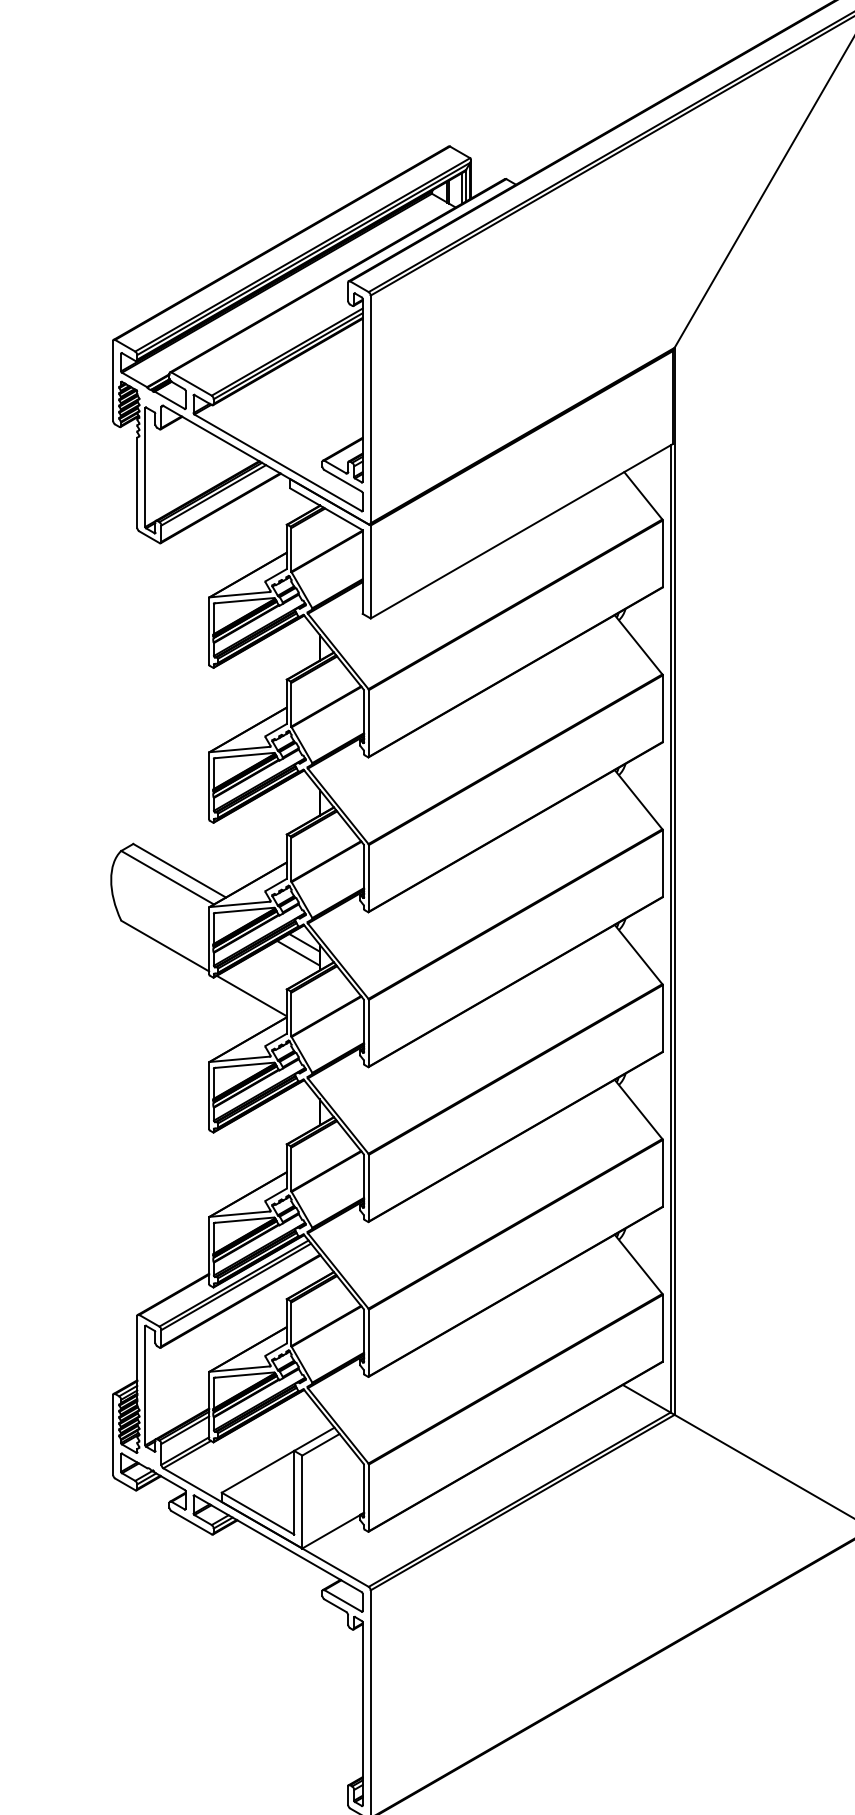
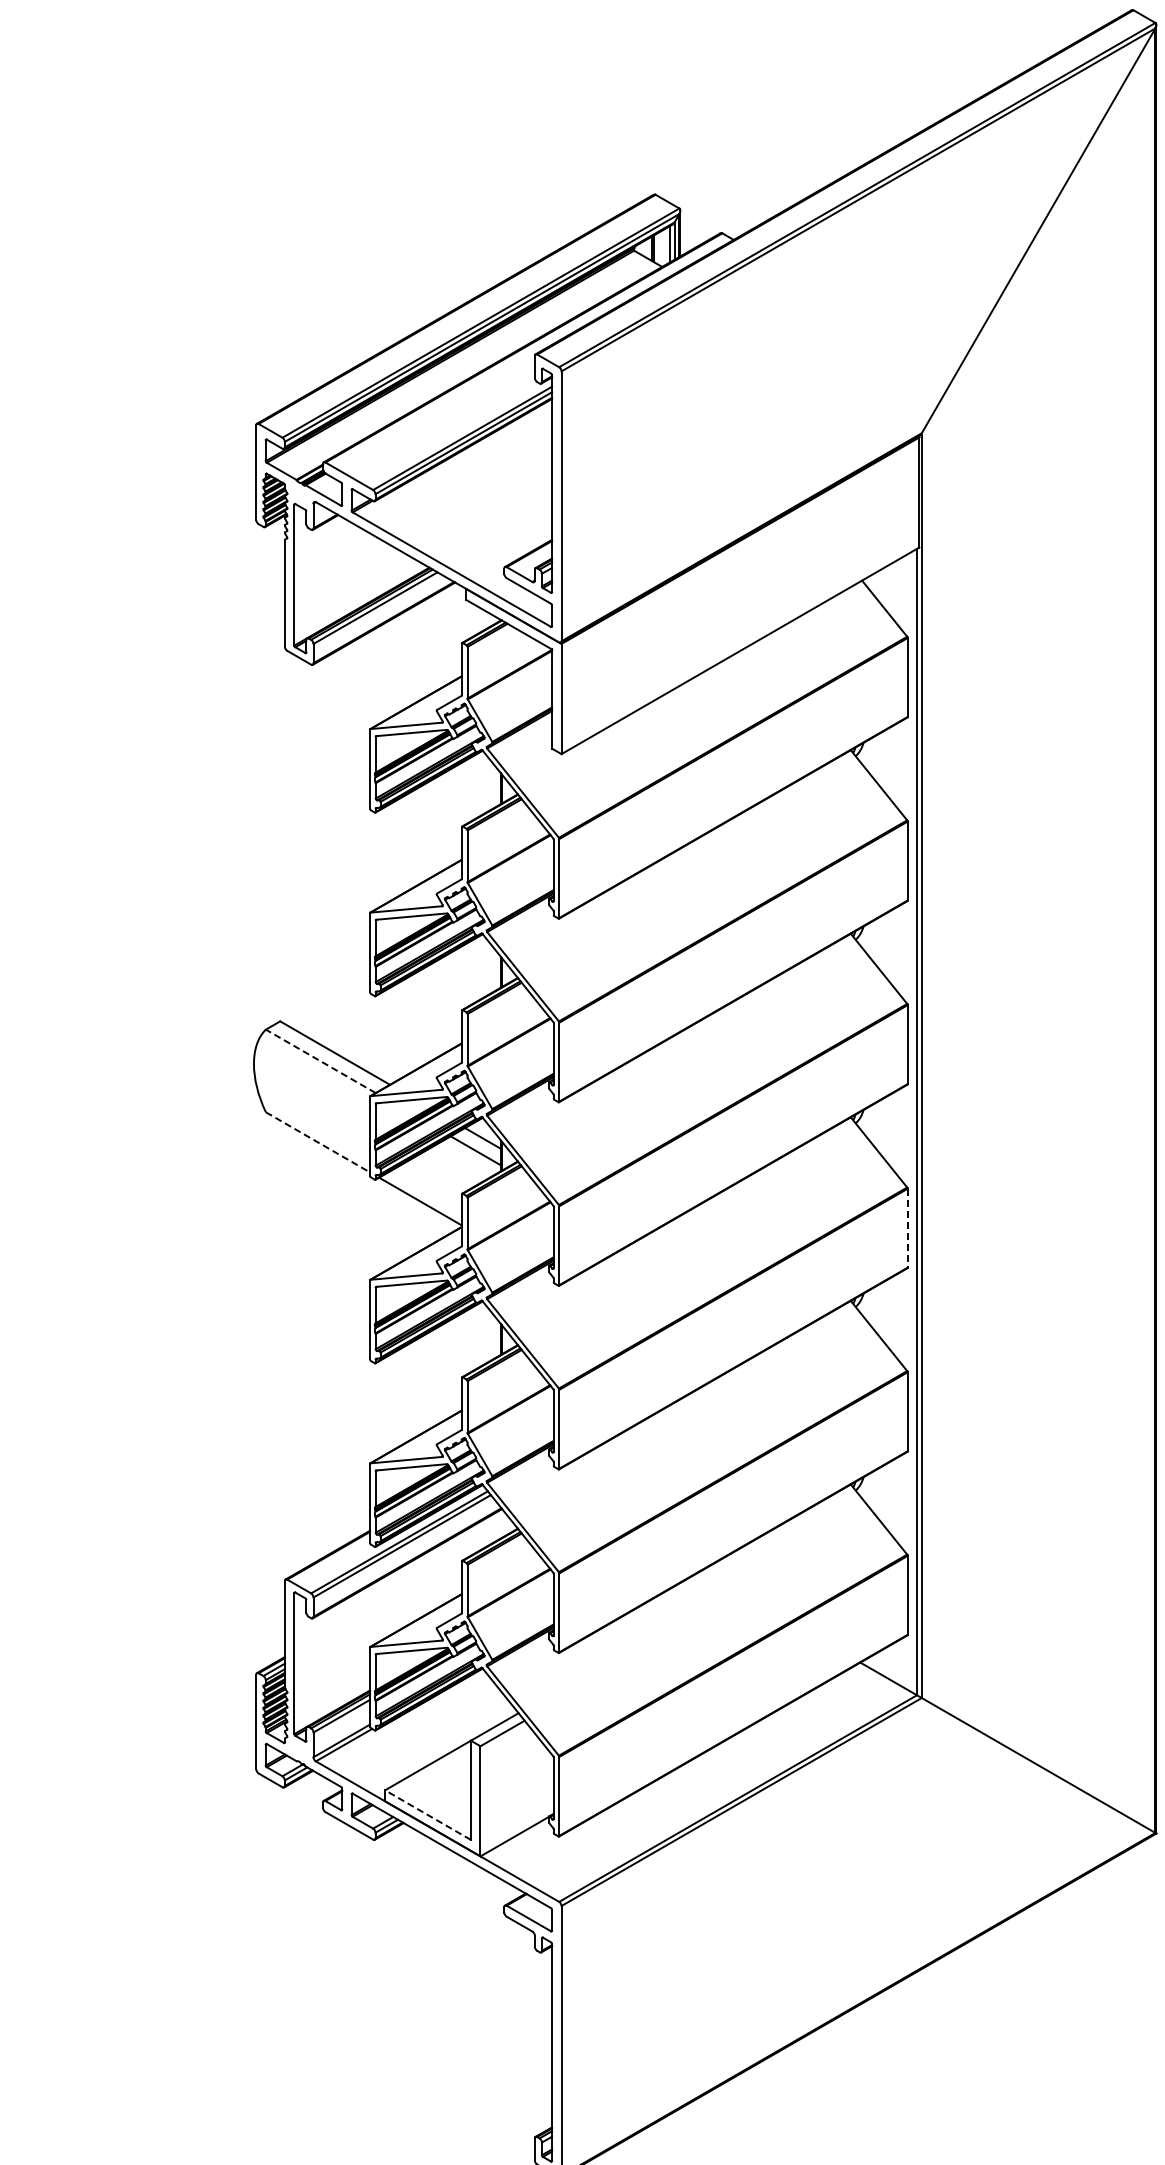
line: (167, 877) -> (320, 1061), solid -> dashed
line: (165, 946) -> (318, 1142), solid -> dashed
line: (662, 1018) -> (907, 1228), solid -> dashed
line: (258, 1513) -> (428, 1815), solid -> dashed

